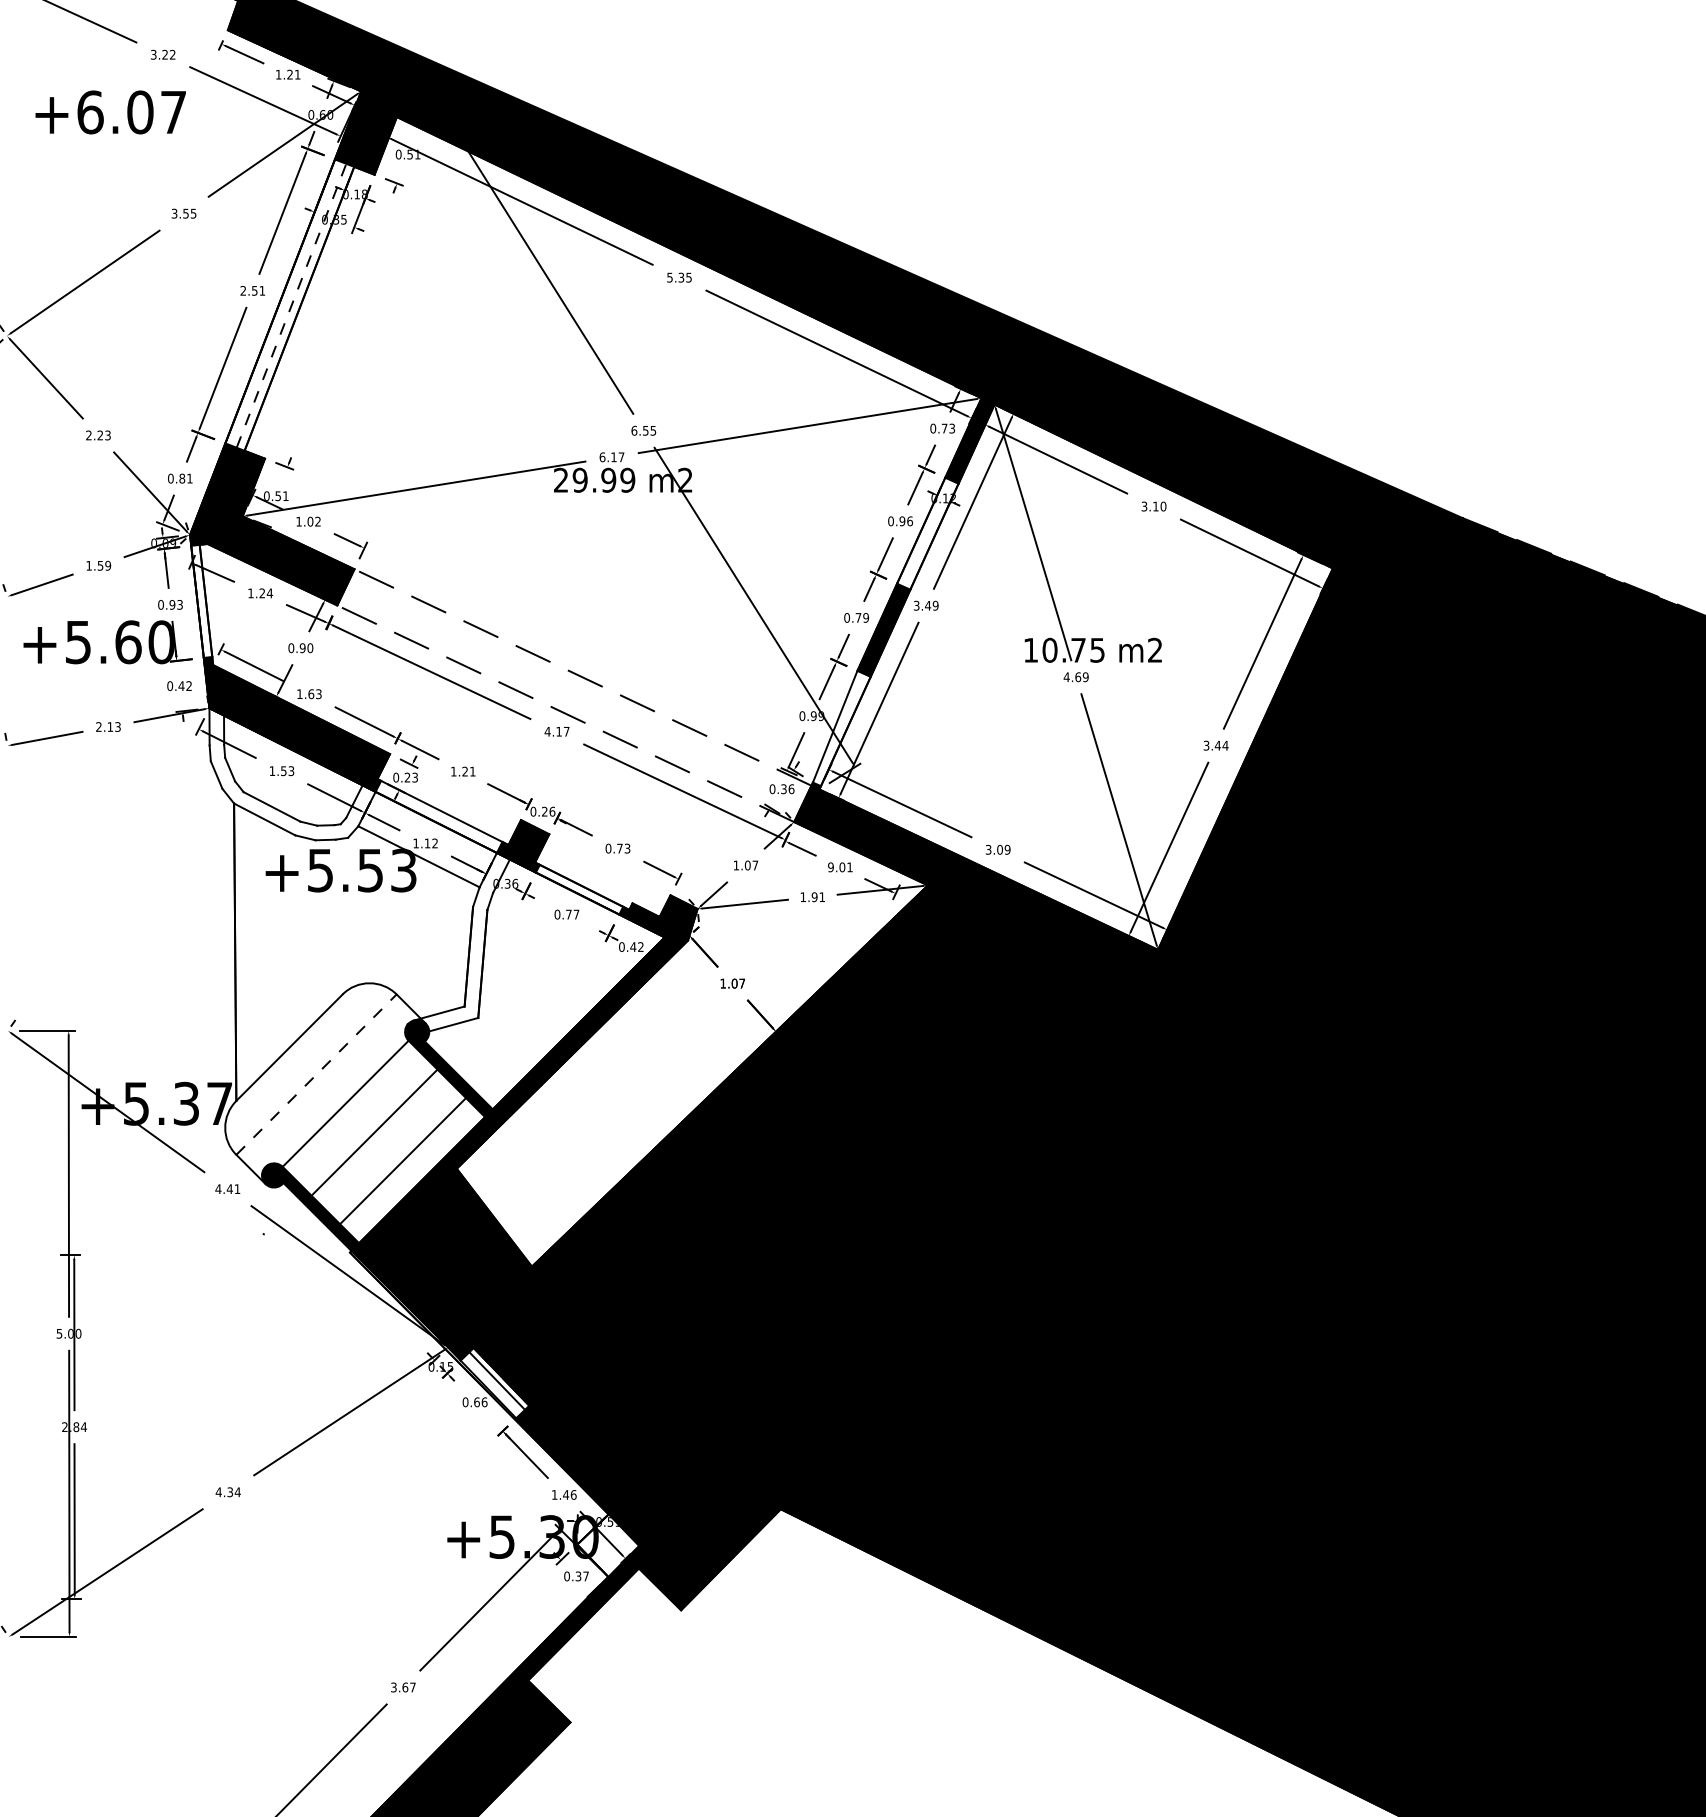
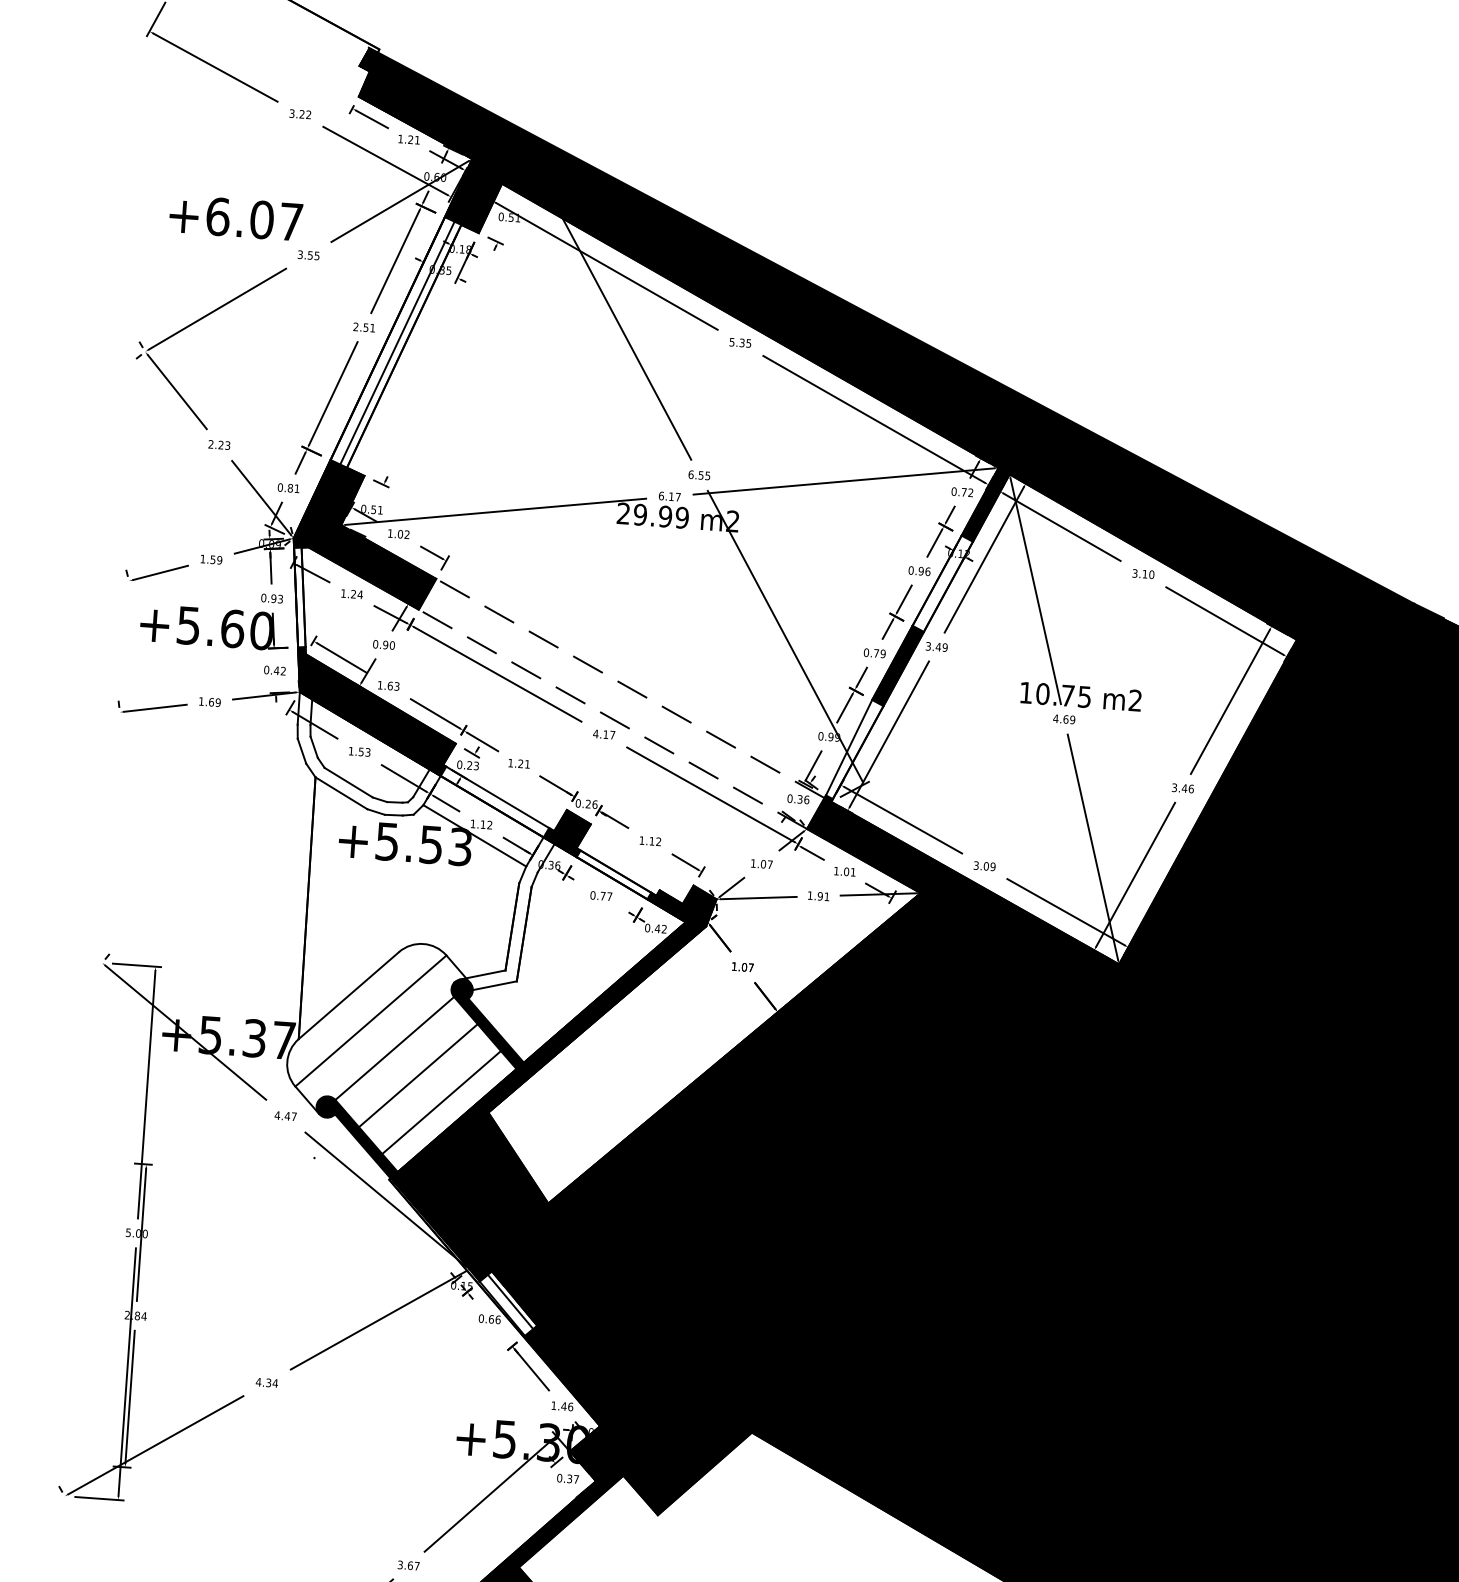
text: (110, 112) -> (235, 218), moved
line: (291, 305) -> (397, 342), dashed -> solid
text: (952, 428) -> (971, 492), 0.73 -> 0.72
text: (108, 726) -> (209, 701), 2.13 -> 1.69
text: (1225, 745) -> (1191, 788), 3.44 -> 3.46
text: (617, 848) -> (649, 841), 0.73 -> 1.12
text: (830, 867) -> (836, 871), 9.01 -> 1.01
line: (316, 1074) -> (370, 1020), dashed -> solid
text: (237, 1188) -> (294, 1116), 4.41 -> 4.47
fill: (608, 1545) -> (598, 1453), added

